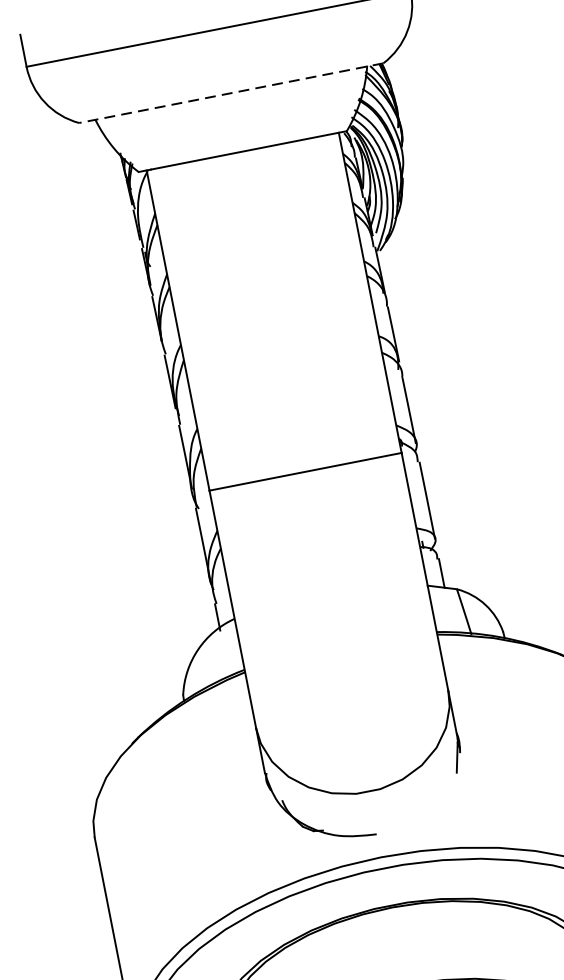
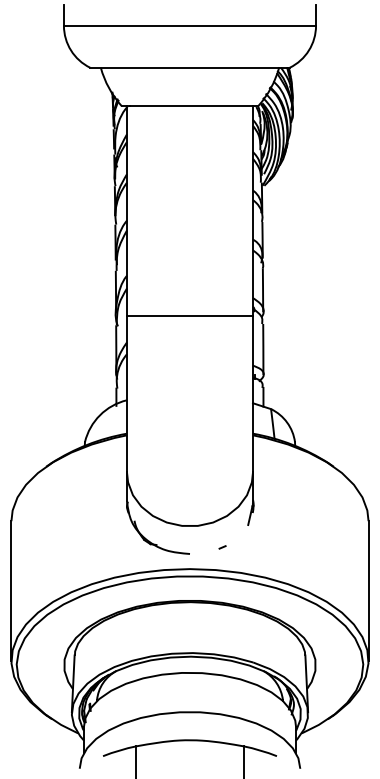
line: (231, 92) -> (190, 67), dashed -> solid
line: (424, 814) -> (222, 547), added

